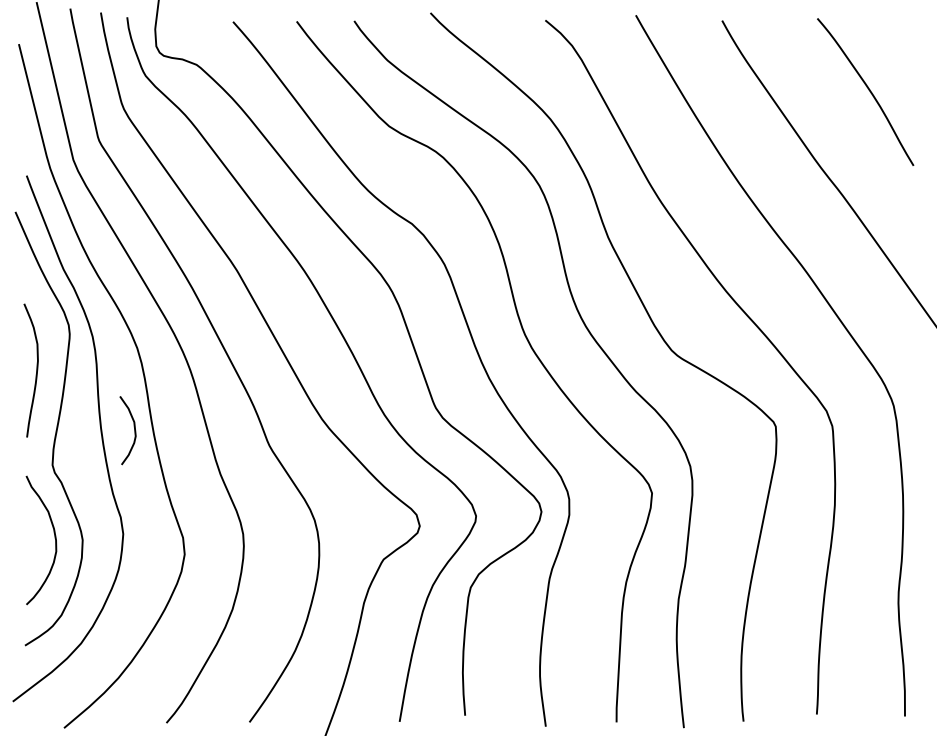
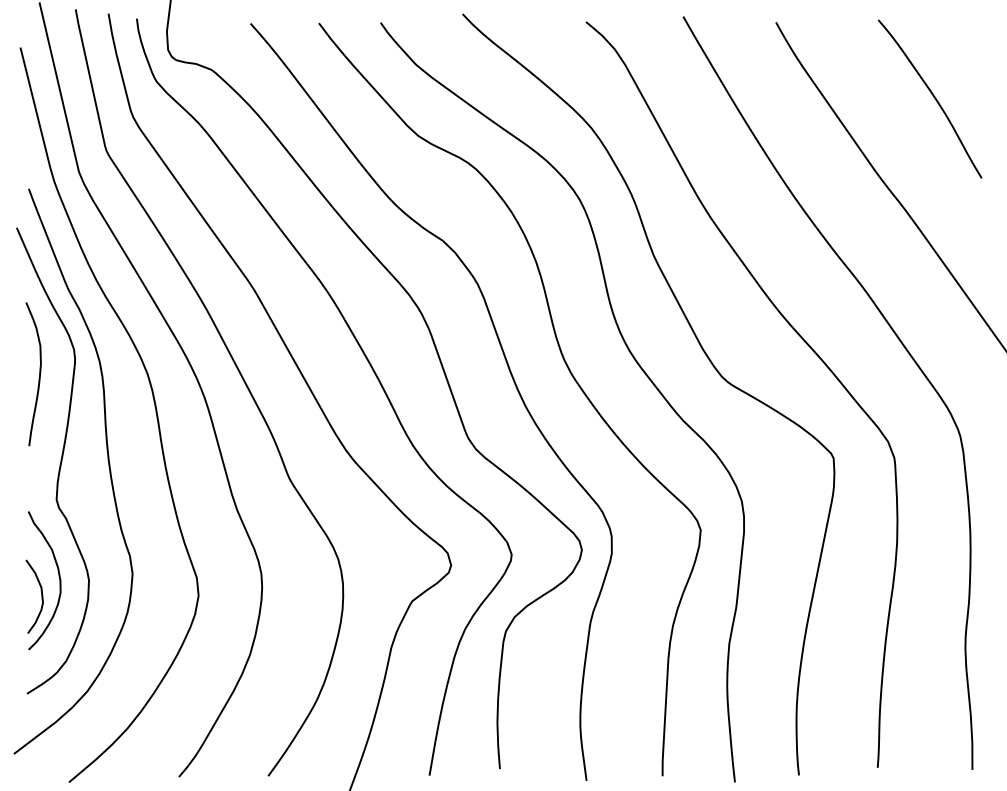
curve: (35, 373) -> (38, 377), moved
curve: (134, 430) -> (41, 596), moved

